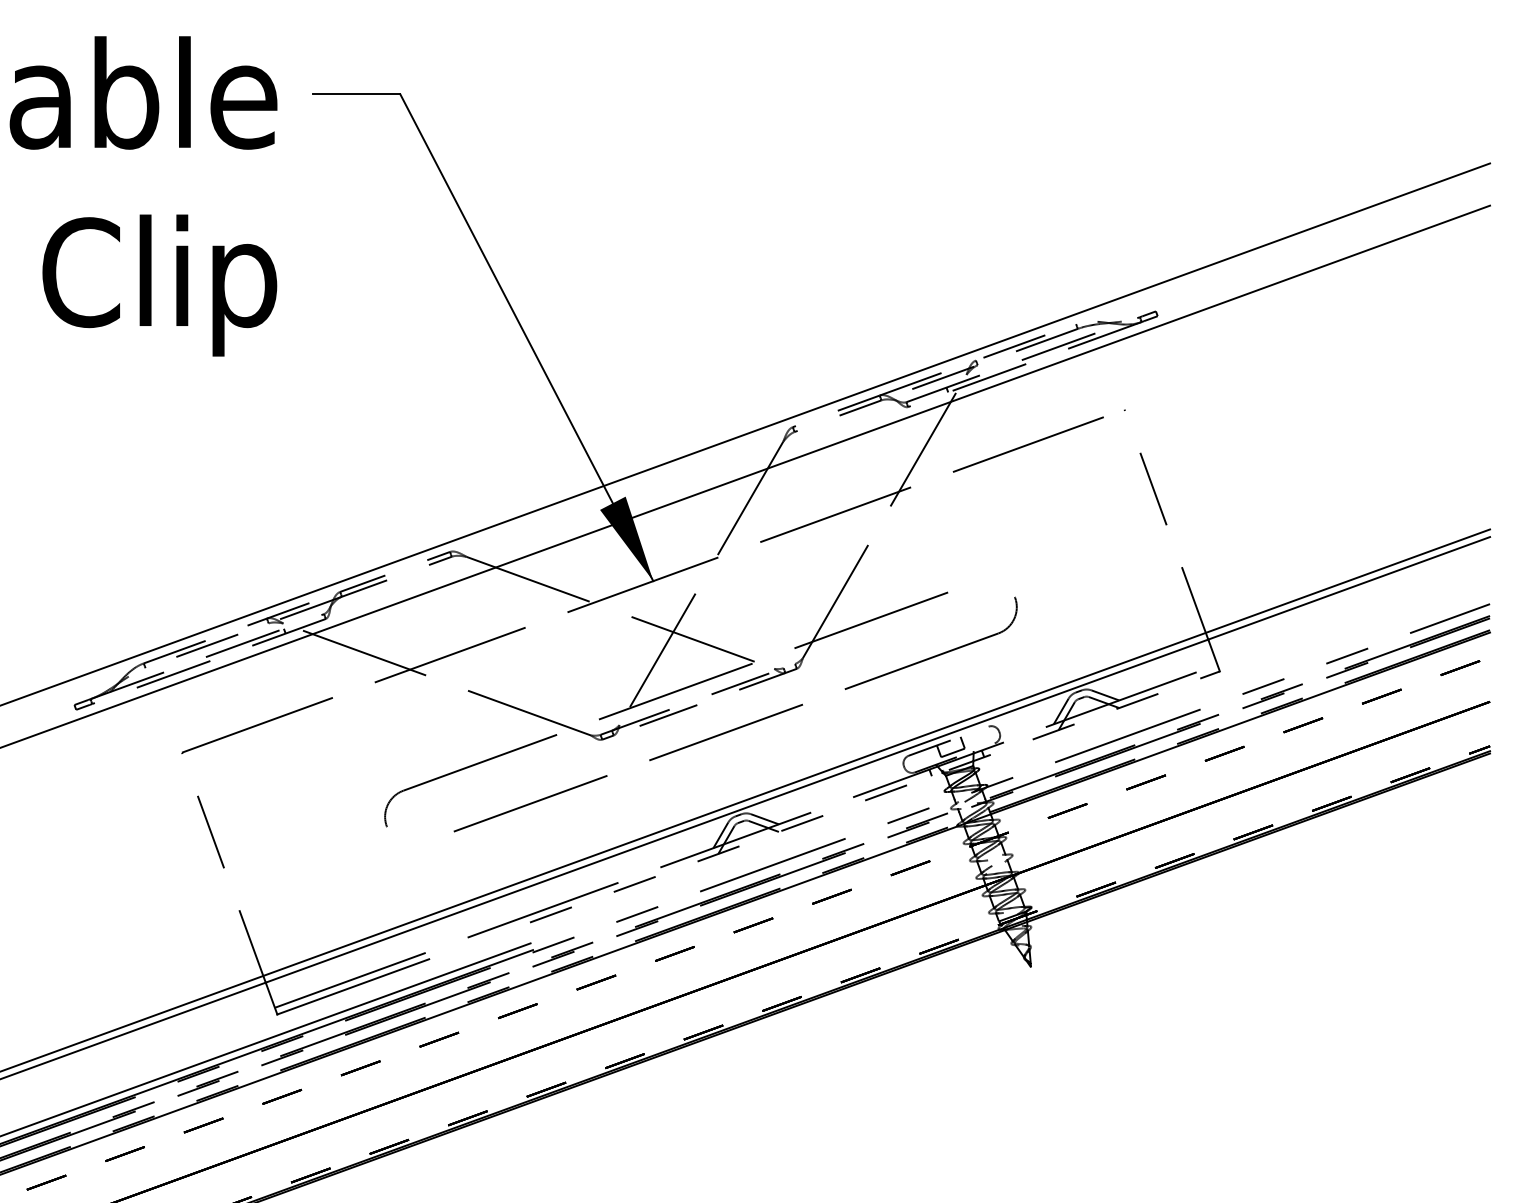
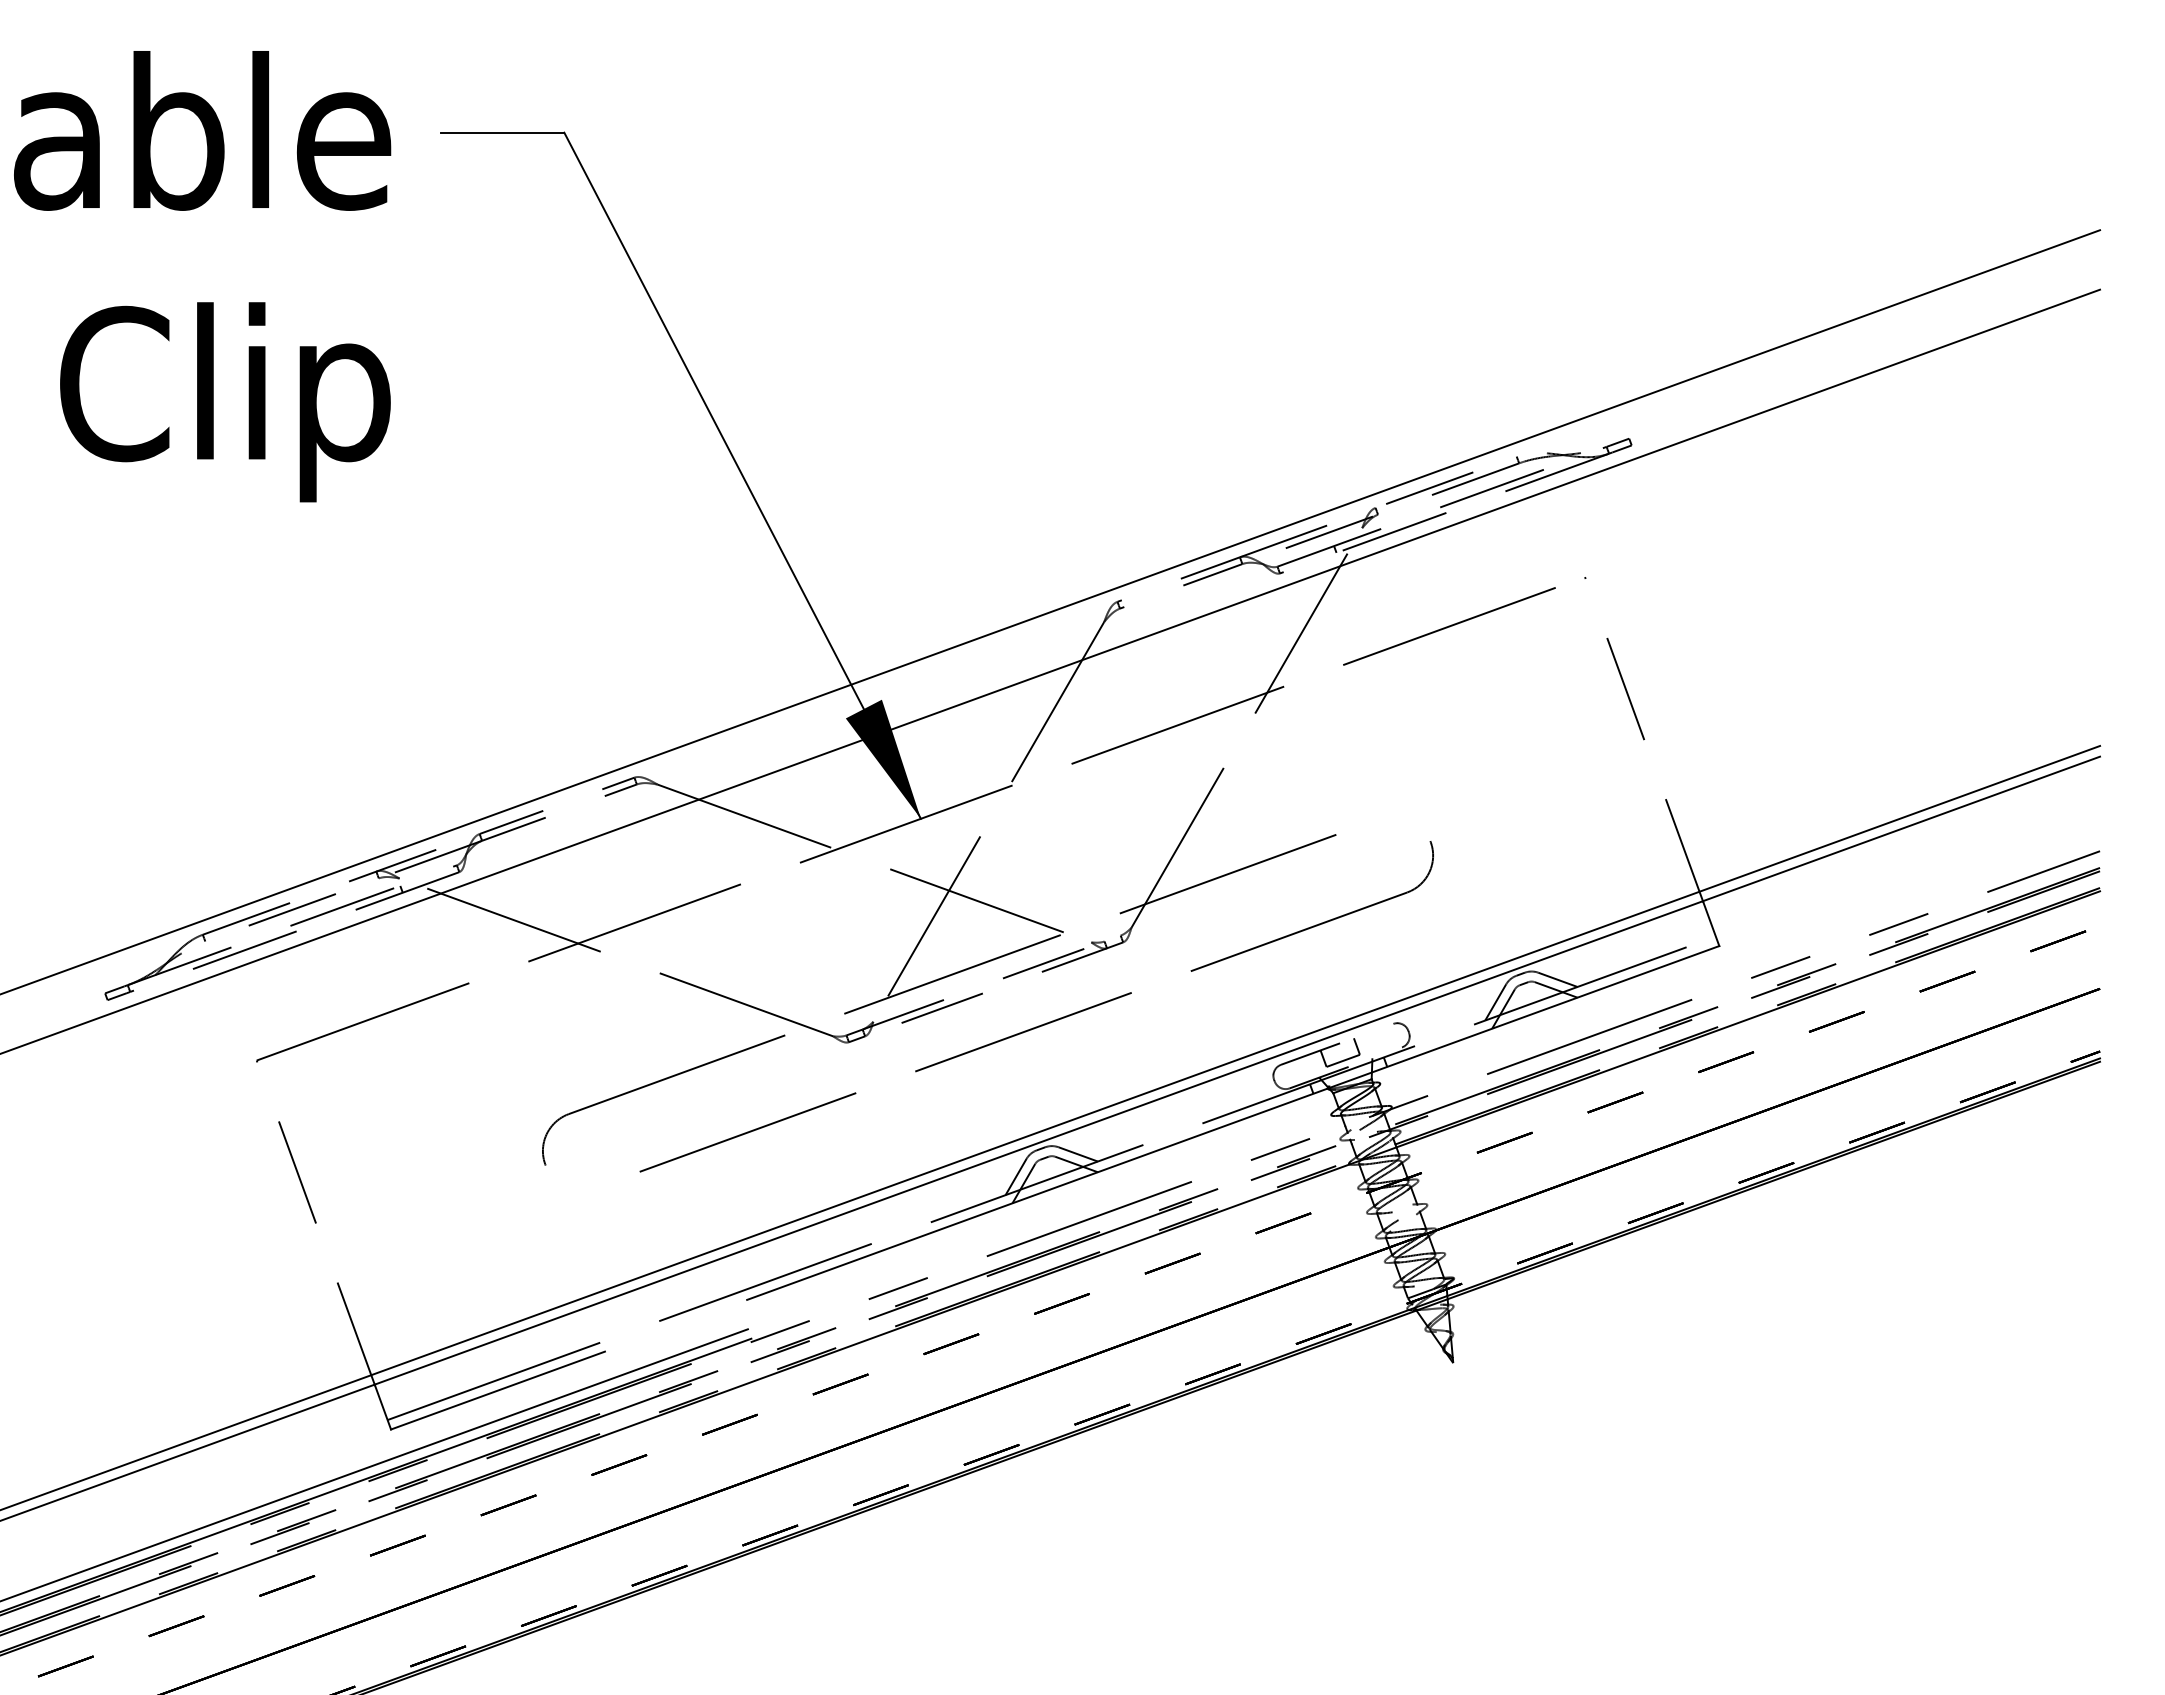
line: (875, 796) -> (1233, 1122), dashed -> solid

